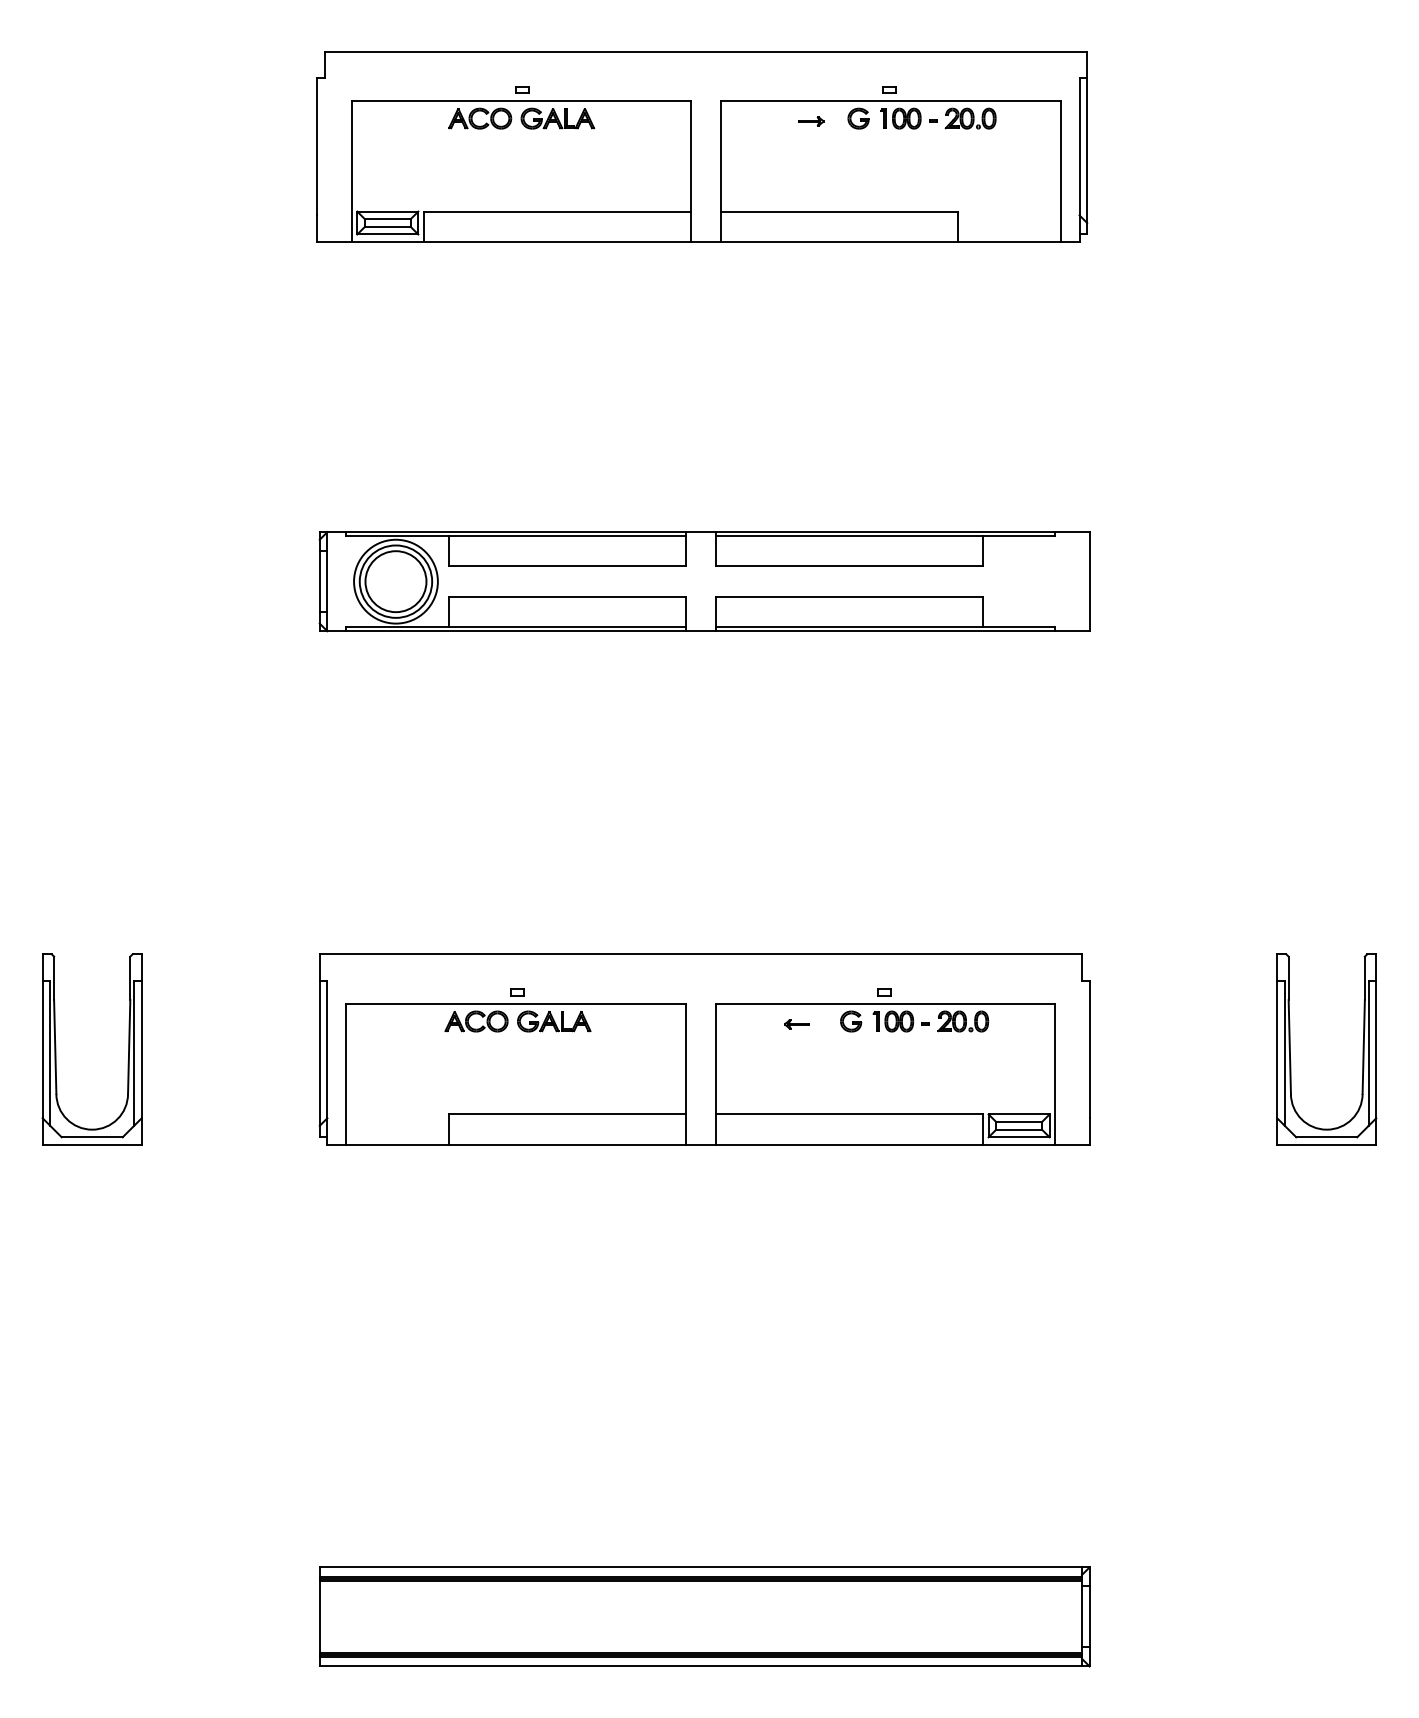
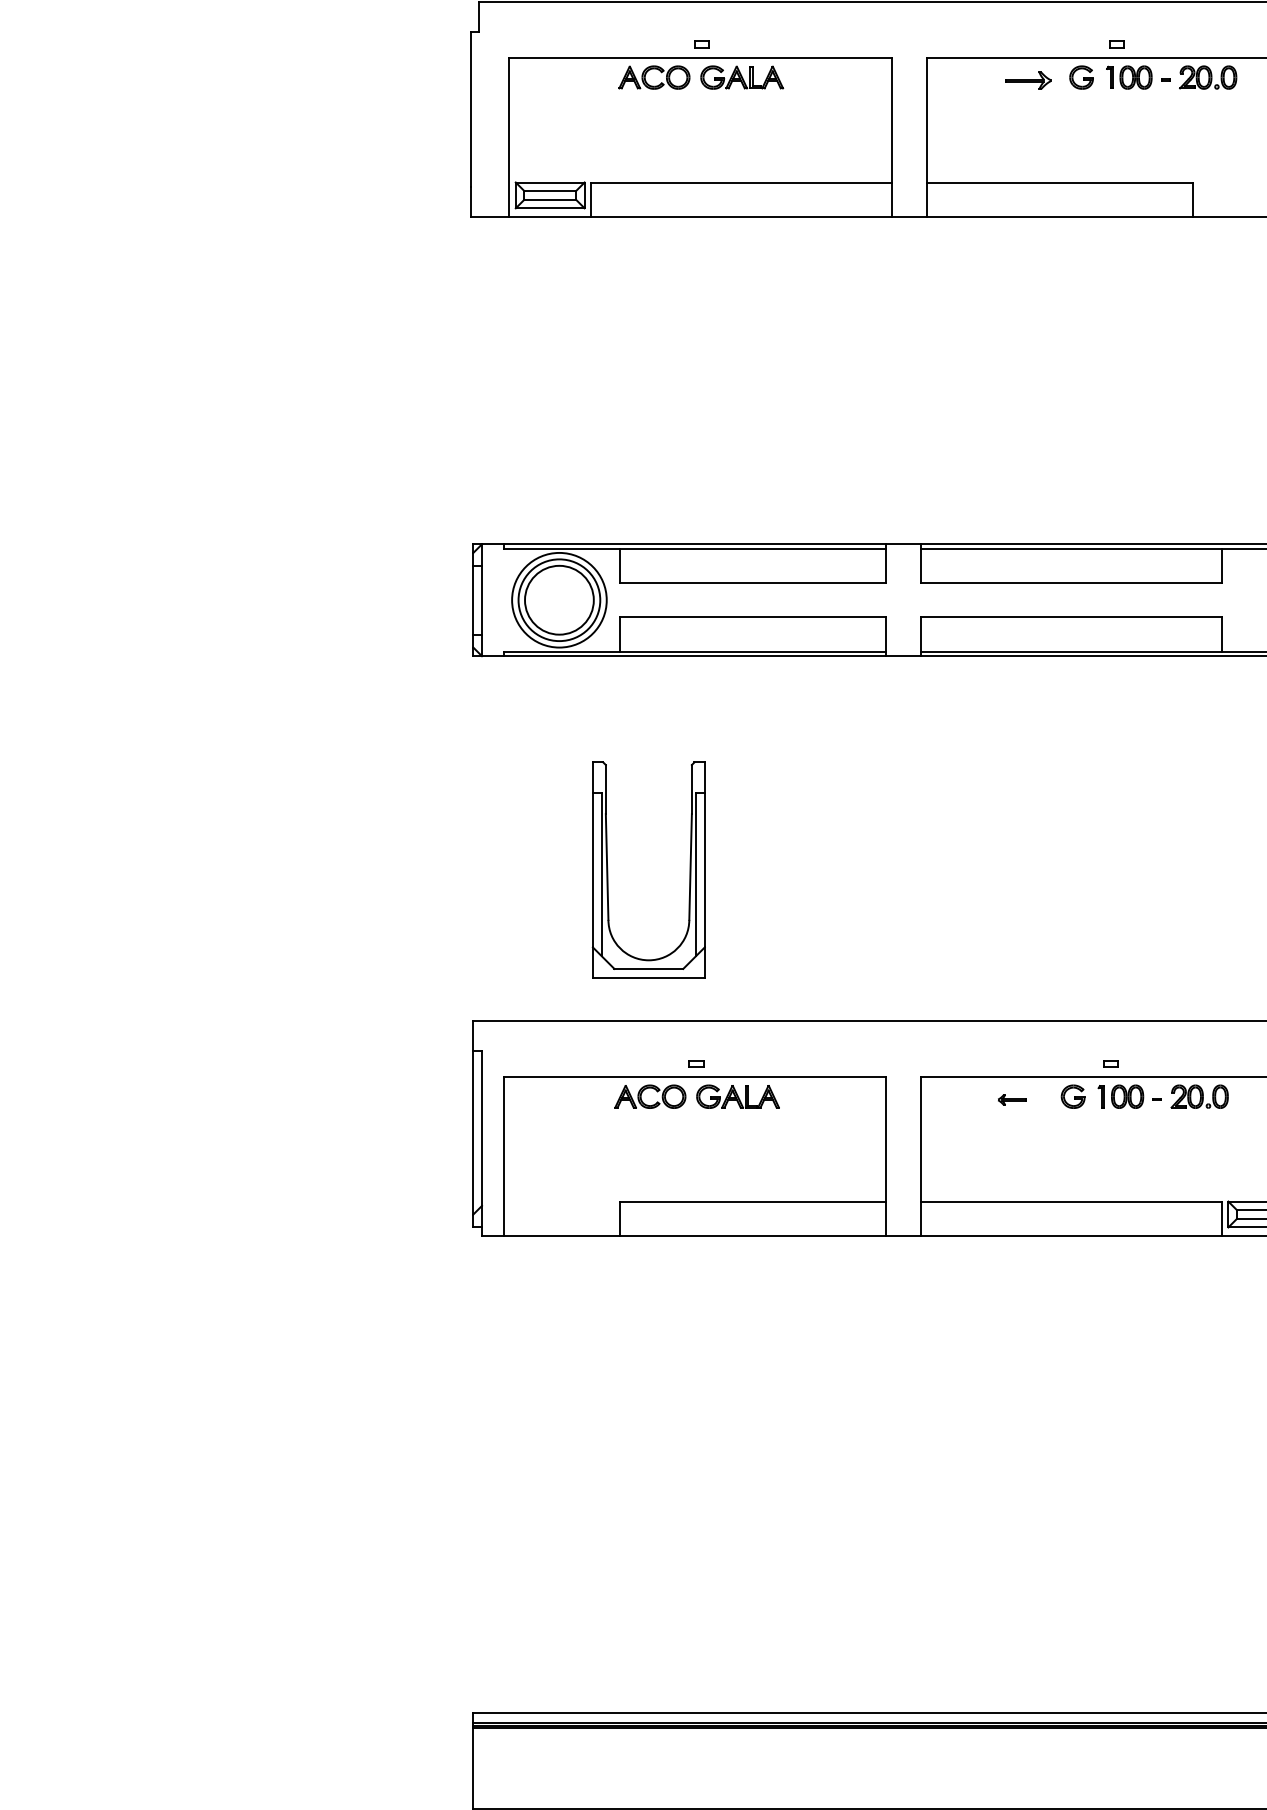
part: (811, 121) -> (1028, 80), size x1.6
part: (56, 1049) -> (608, 869), moved

